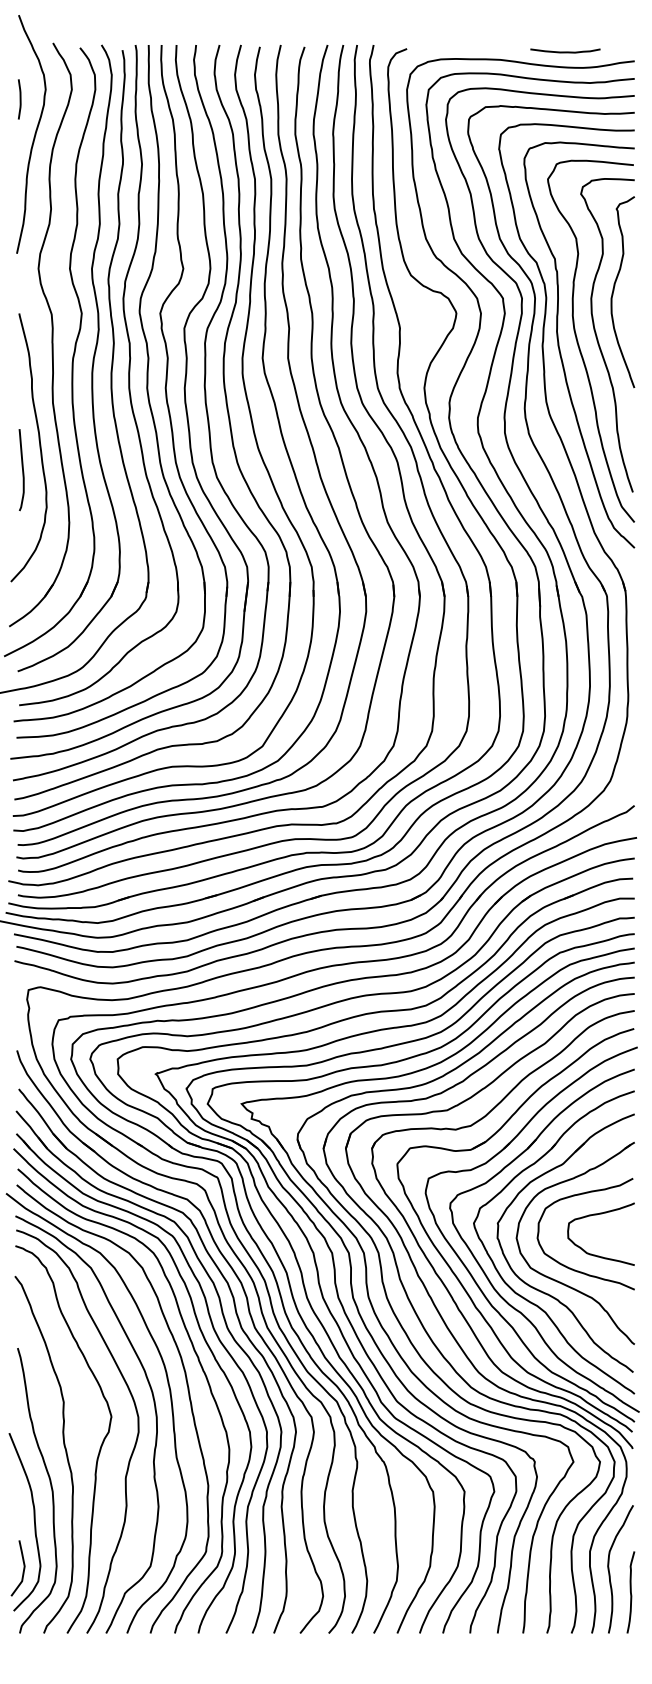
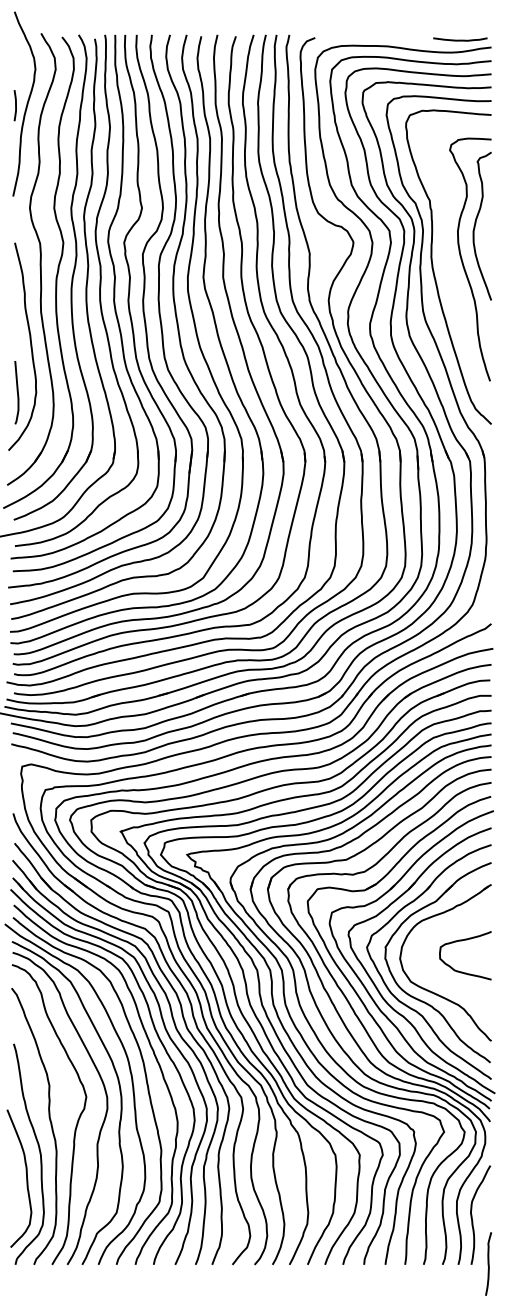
curve: (565, 51) -> (460, 39), moved
line: (19, 99) -> (15, 105), moved
curve: (579, 344) -> (448, 266), removed
curve: (22, 470) -> (17, 392), moved
curve: (568, 1266) -> (440, 980), removed
line: (22, 1571) -> (17, 1216), removed
curve: (630, 1592) -> (488, 1264), moved

